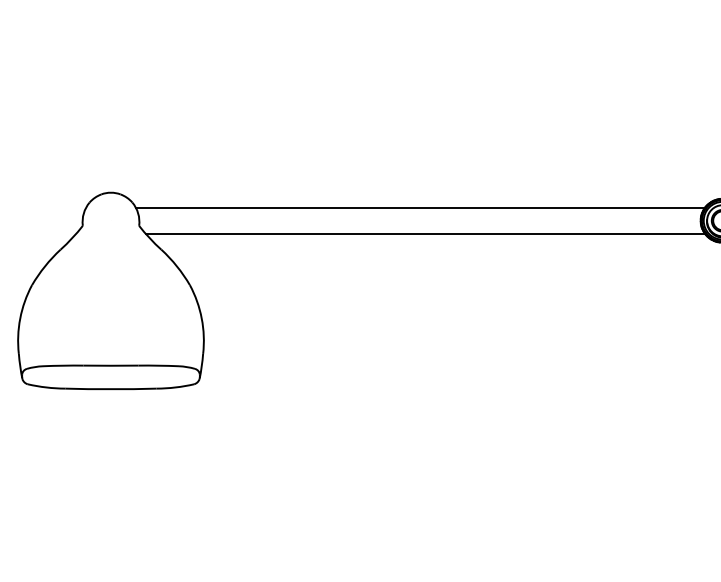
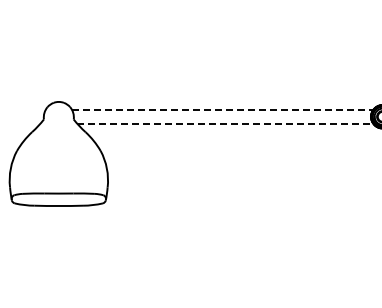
line: (419, 206) -> (222, 109), solid -> dashed
line: (427, 233) -> (226, 123), solid -> dashed

